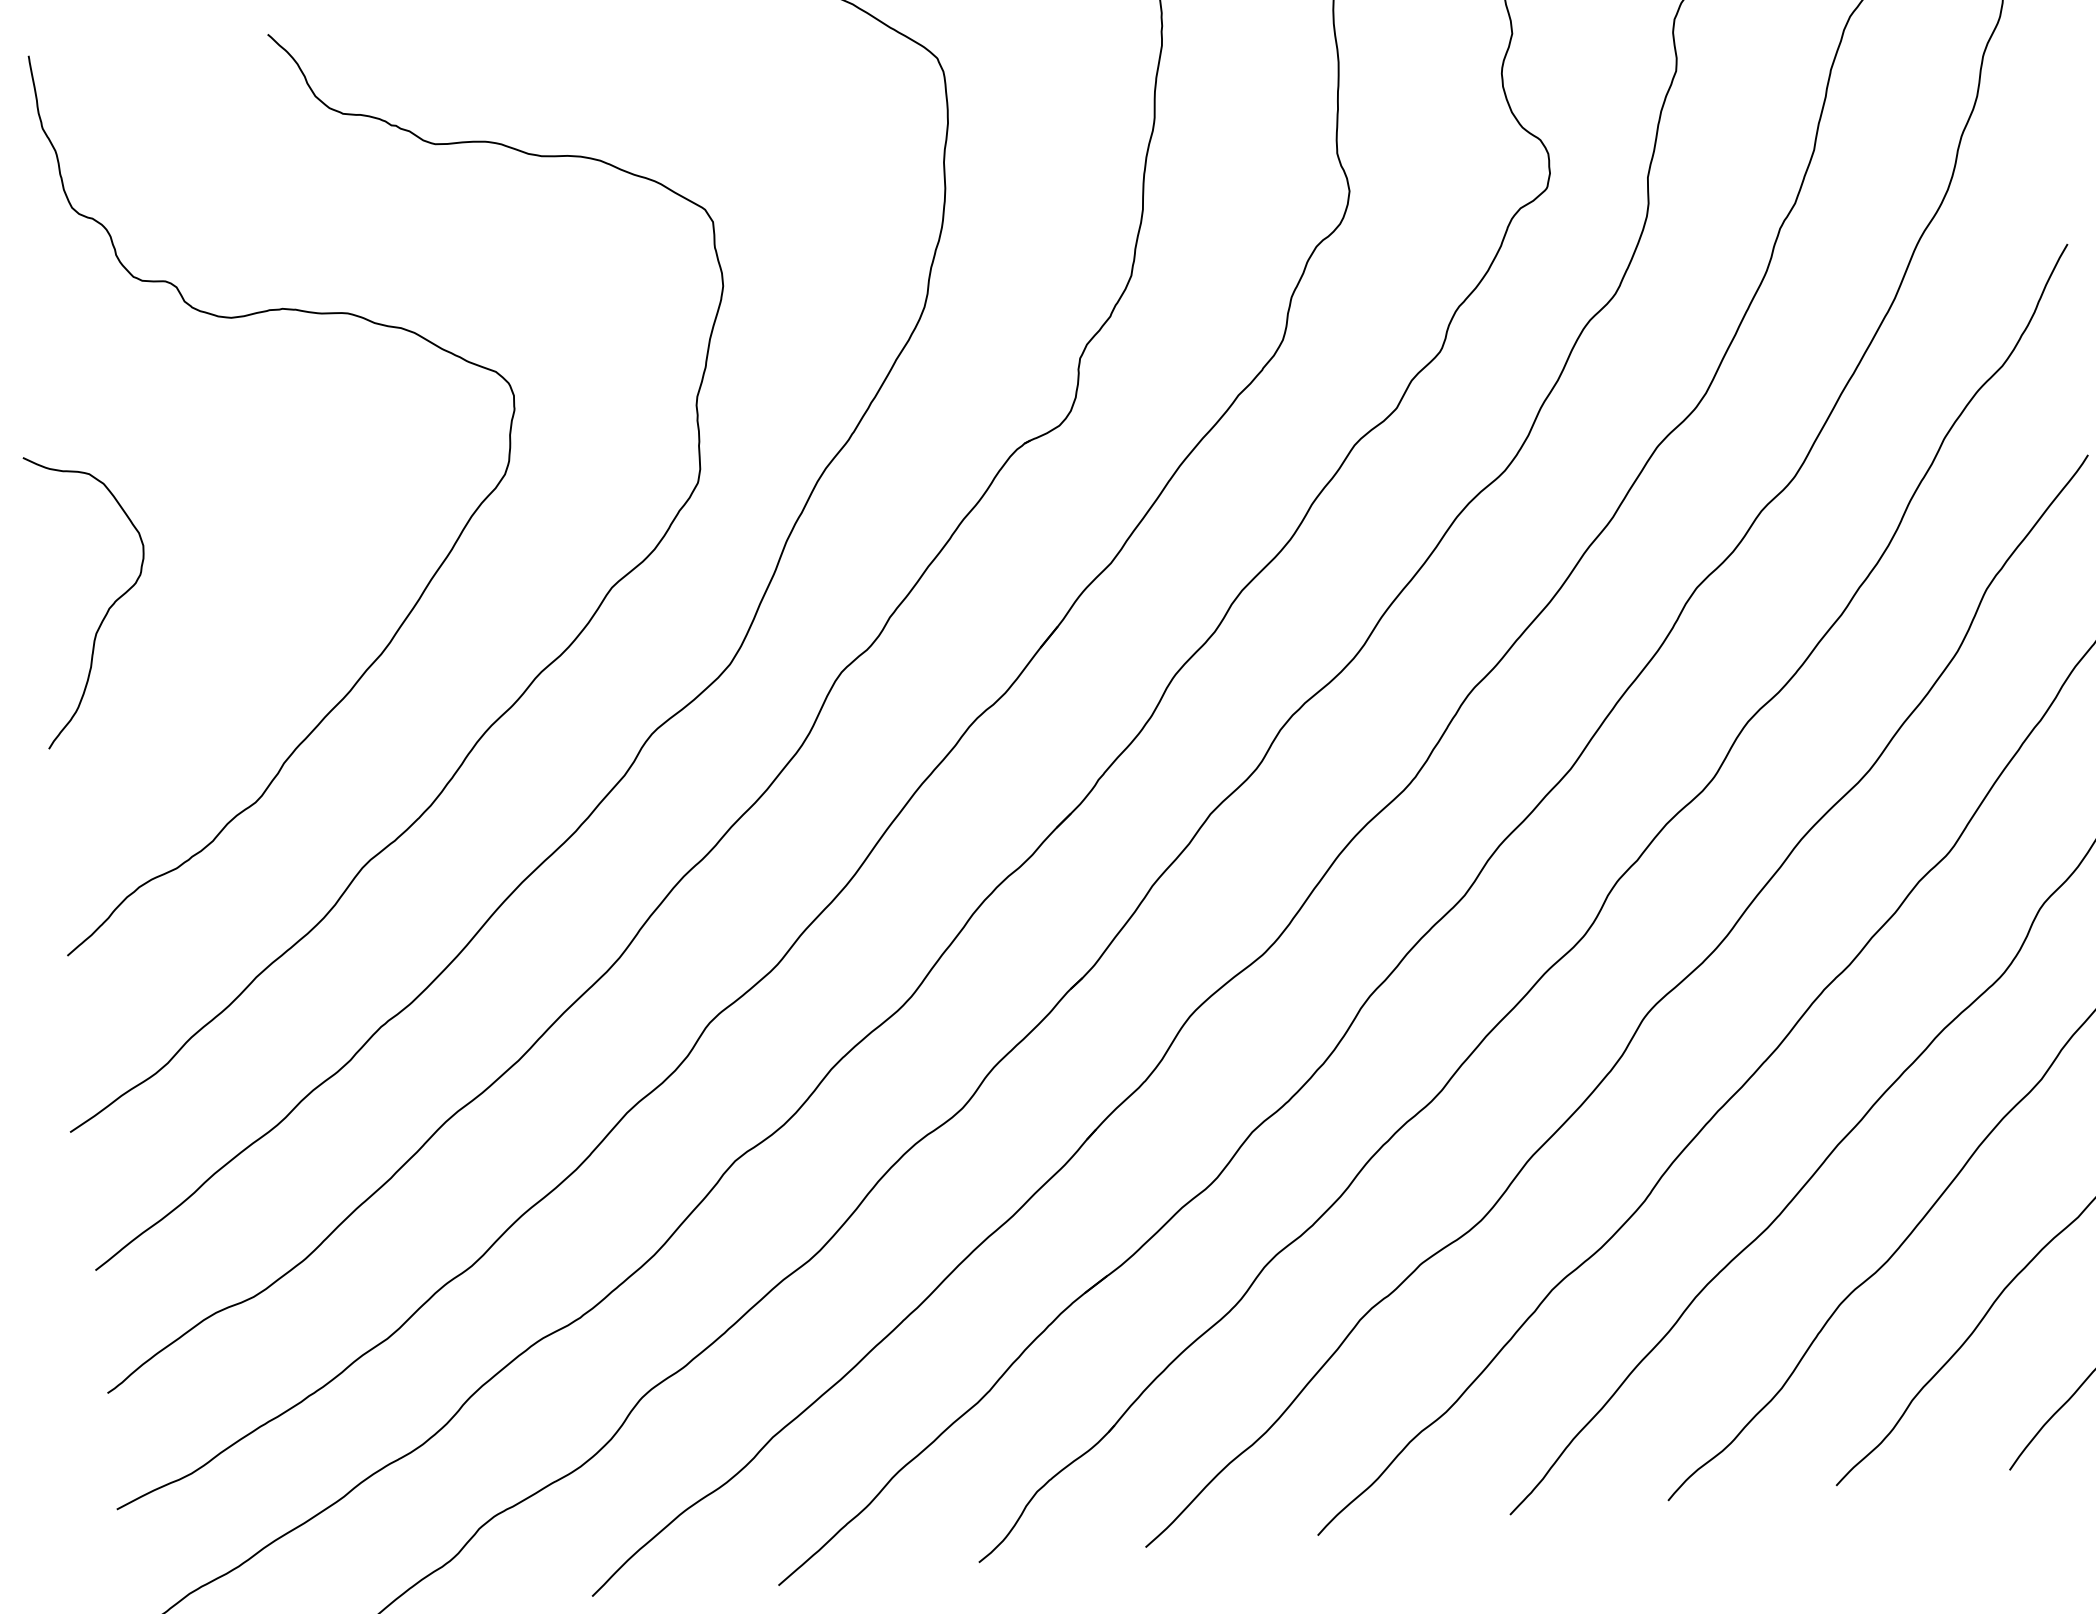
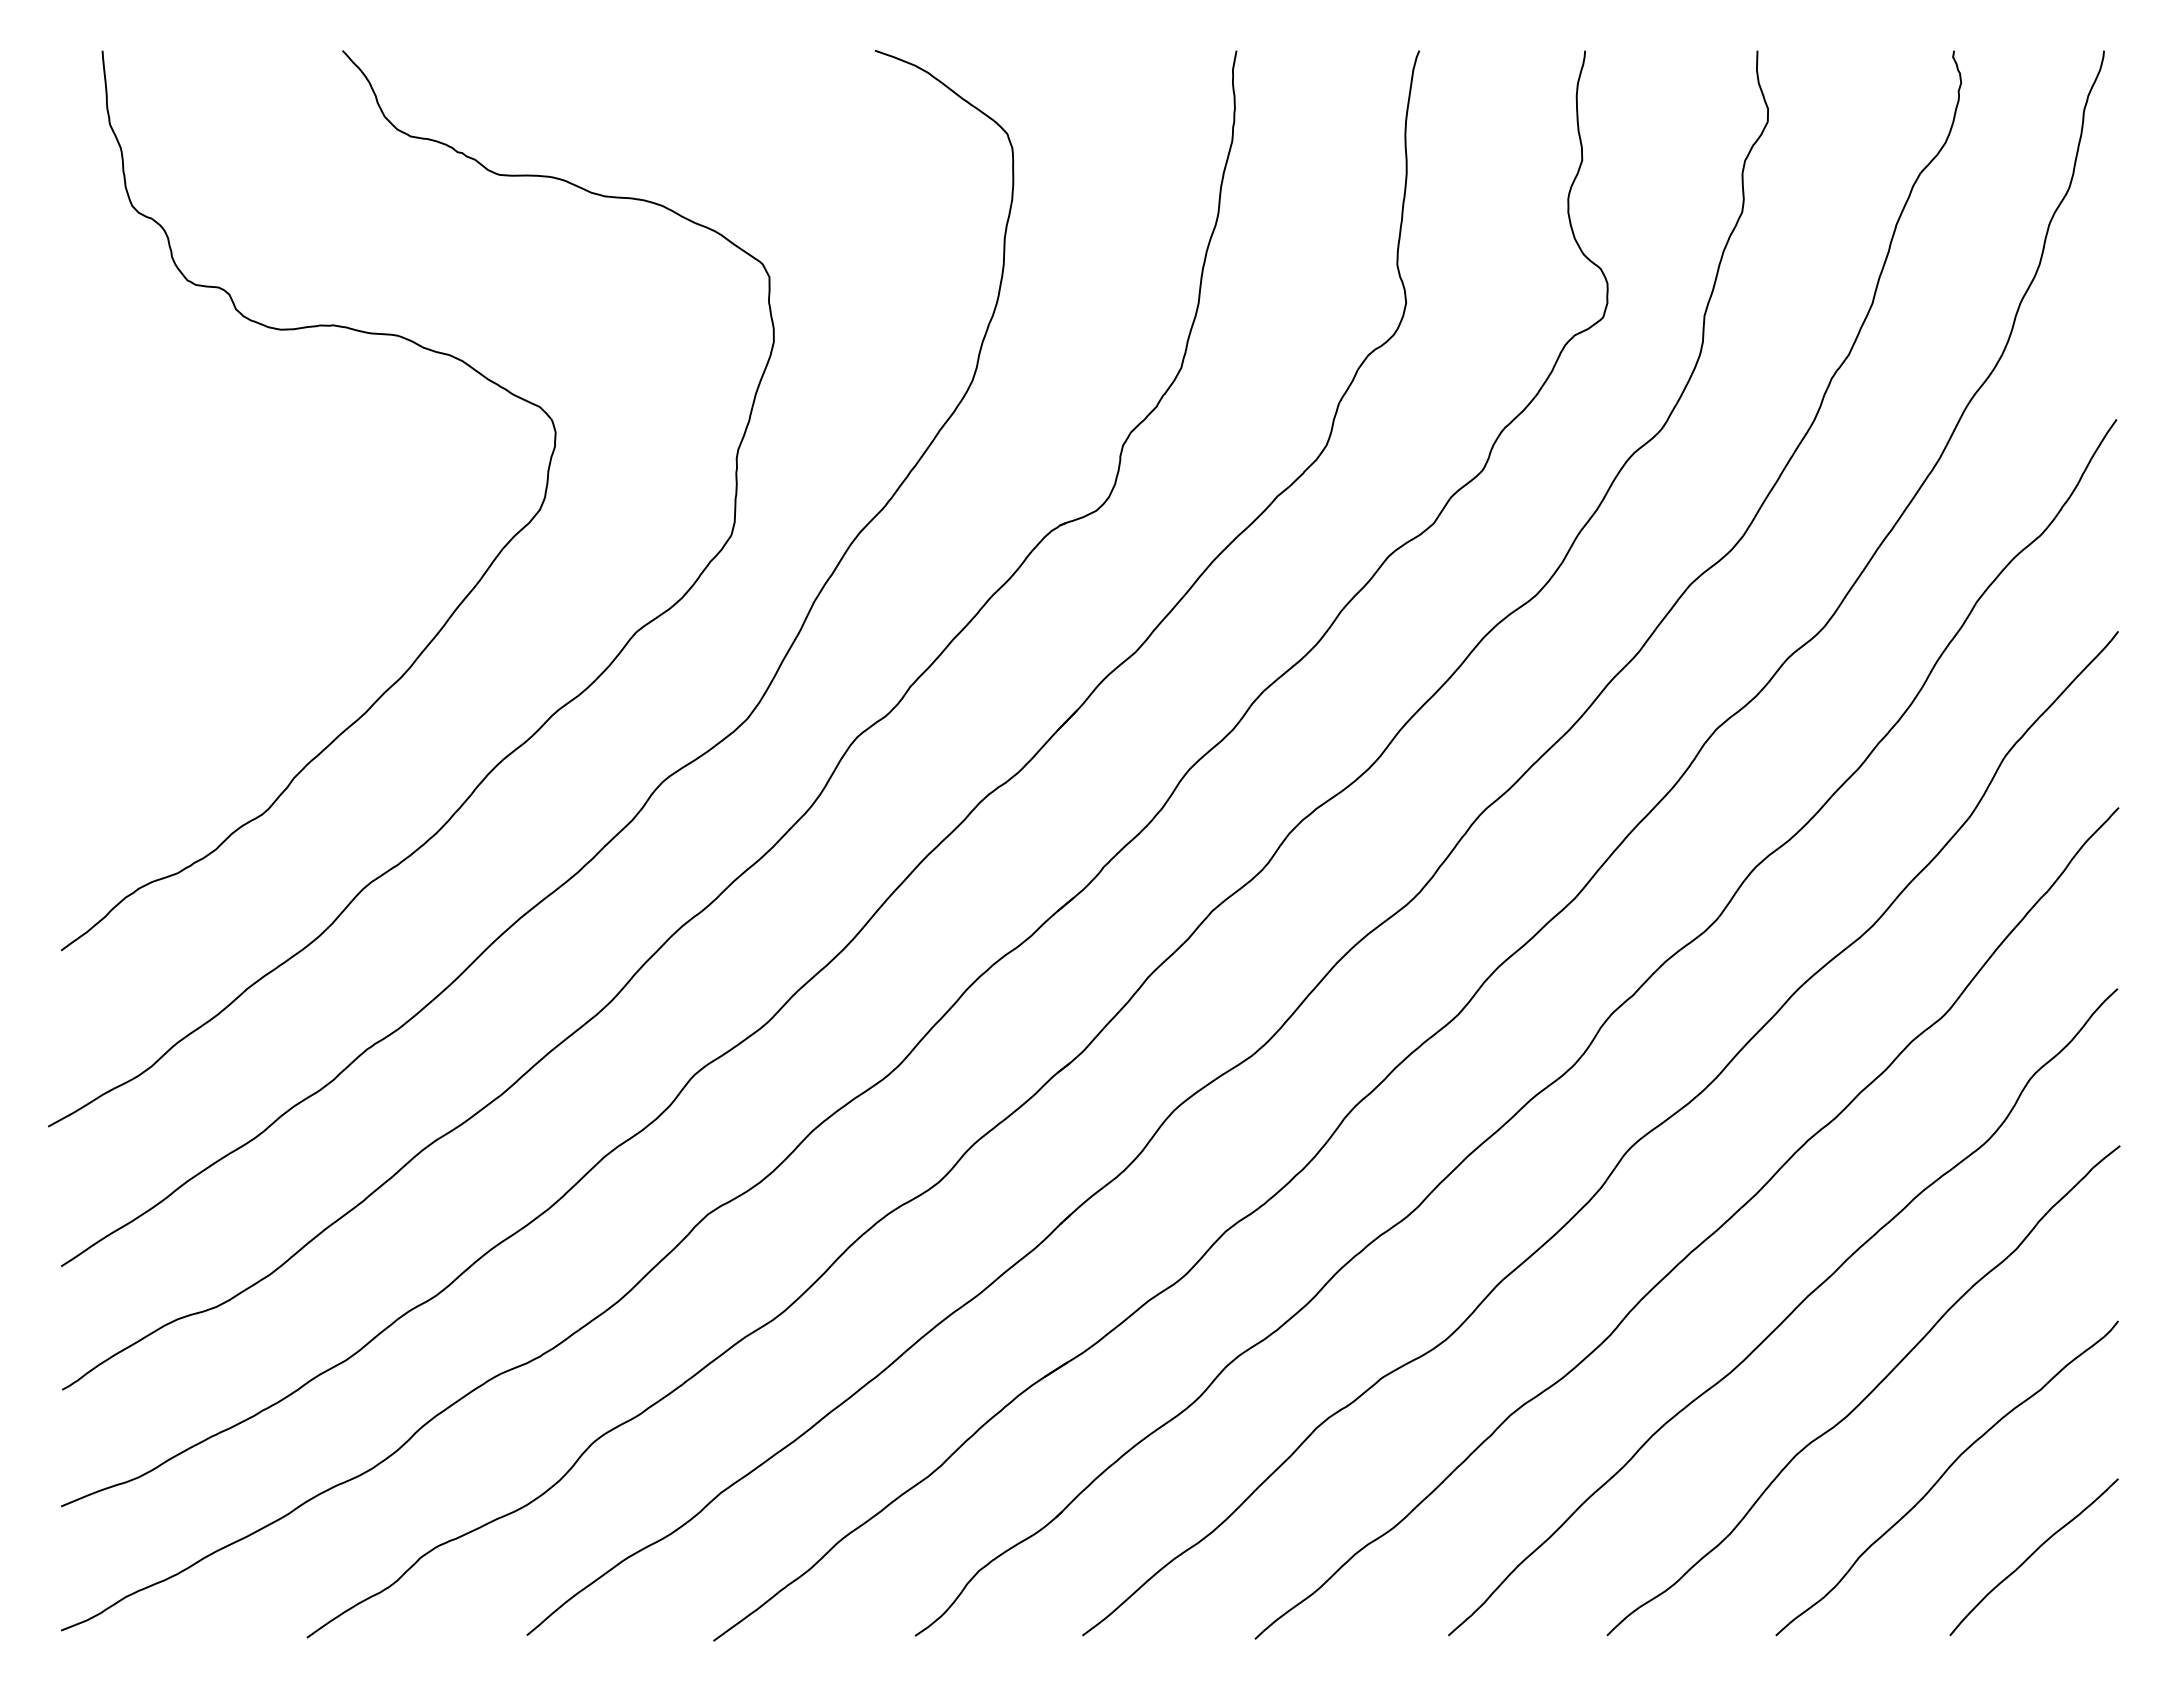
curve: (108, 608) -> (132, 608), removed

